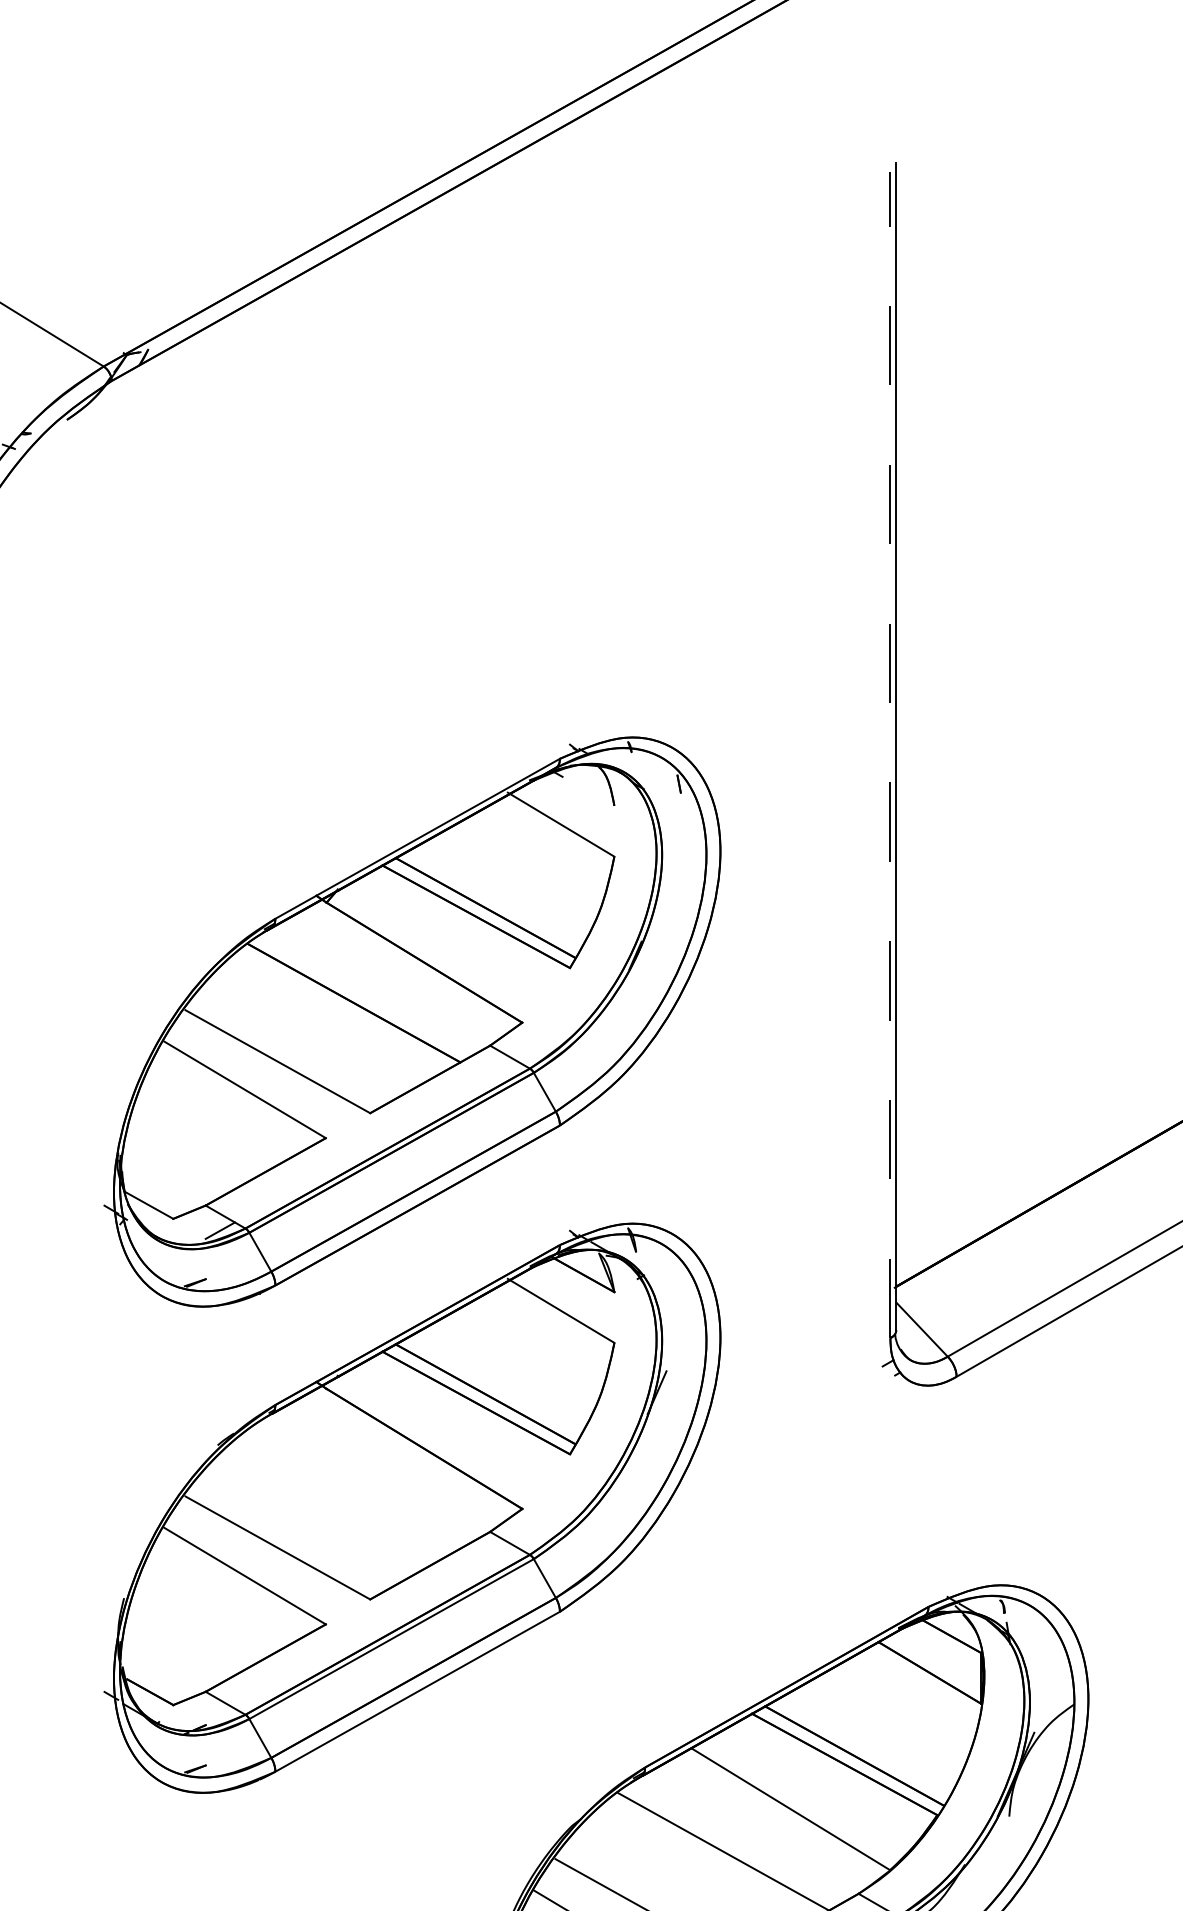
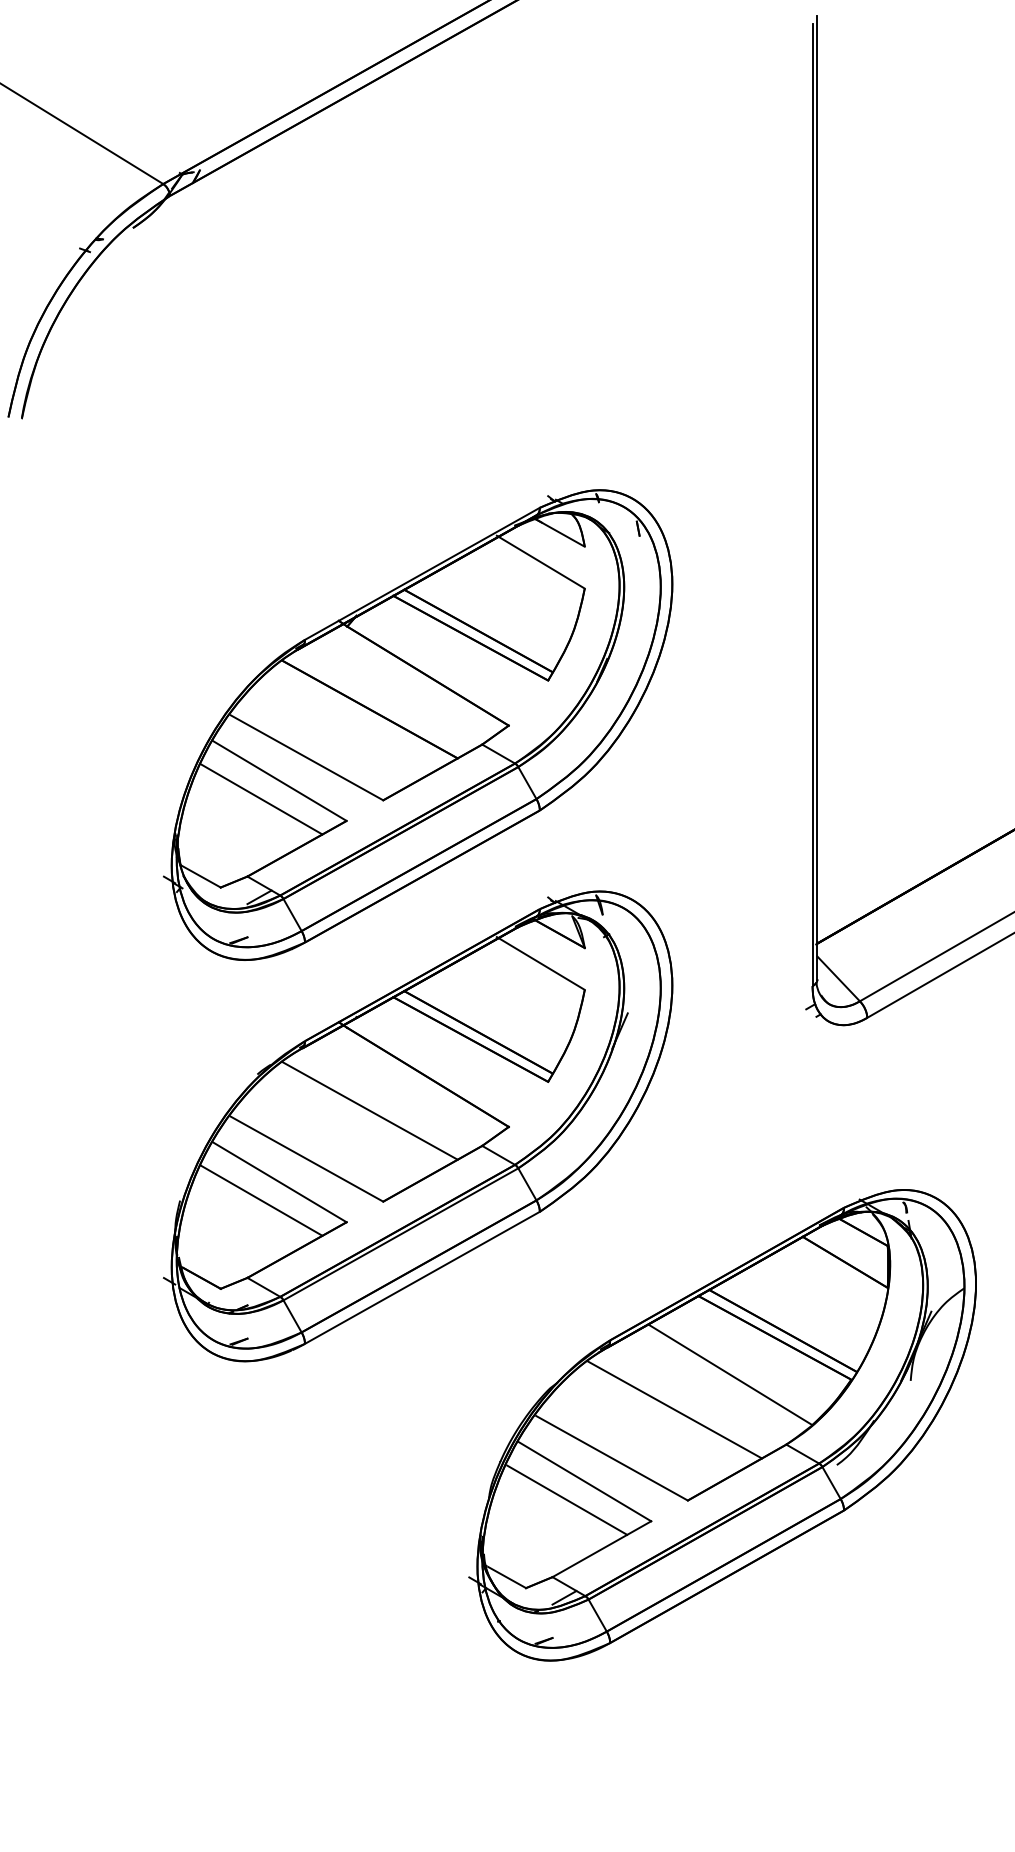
line: (890, 754) -> (812, 504), dashed -> solid
line: (584, 788) -> (560, 532), added
line: (222, 1112) -> (261, 799), added
line: (353, 1489) -> (369, 1110), added
line: (222, 1598) -> (261, 1200), added

